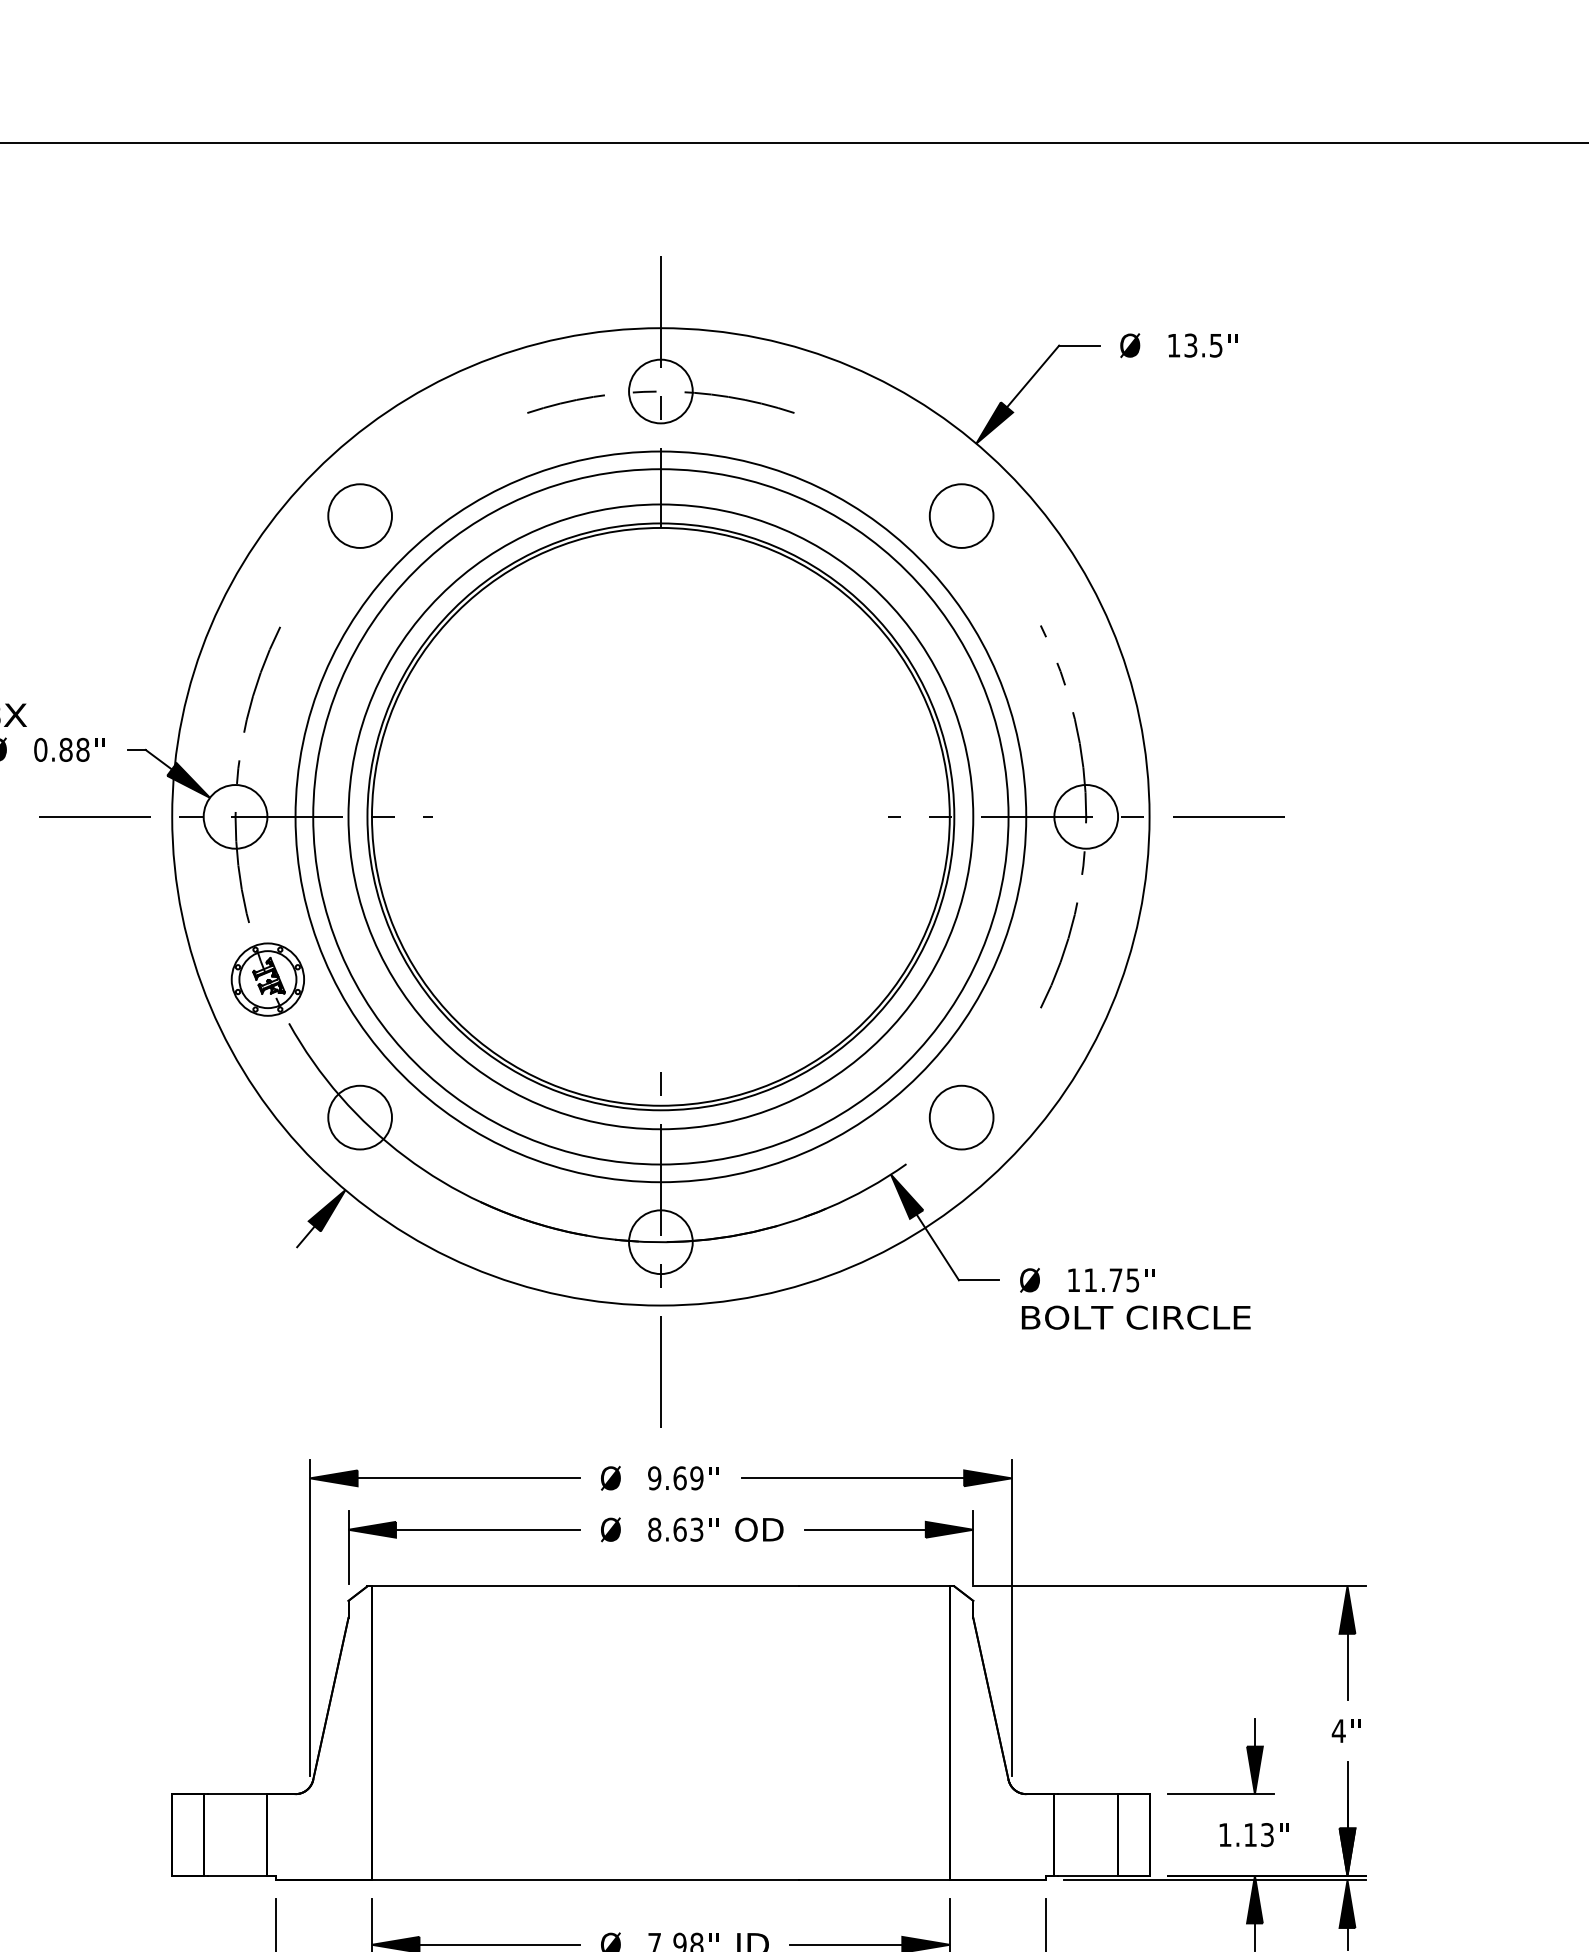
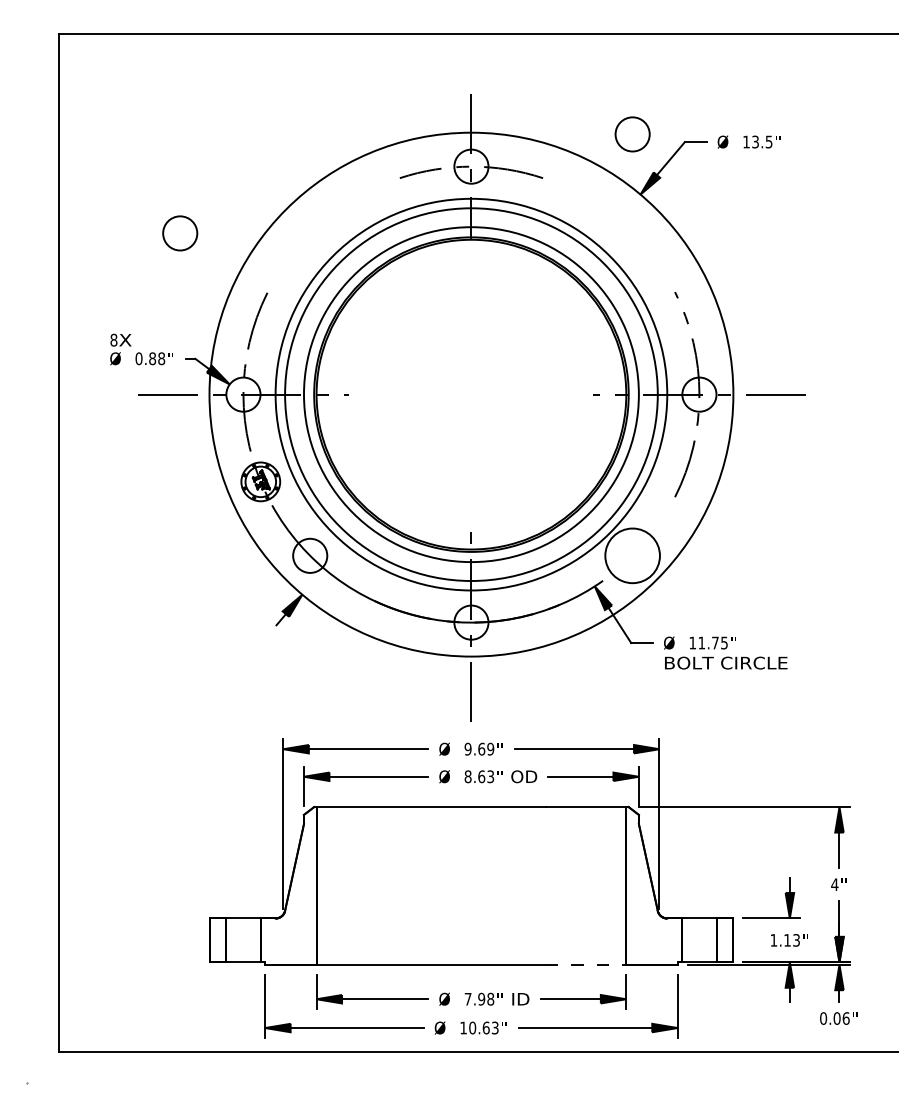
circle: (360, 516) -> (180, 233), moved
circle: (961, 516) -> (632, 134), moved
circle: (961, 1116) -> (632, 555), size x1.6
line: (875, 1879) -> (586, 964), solid -> dashed

